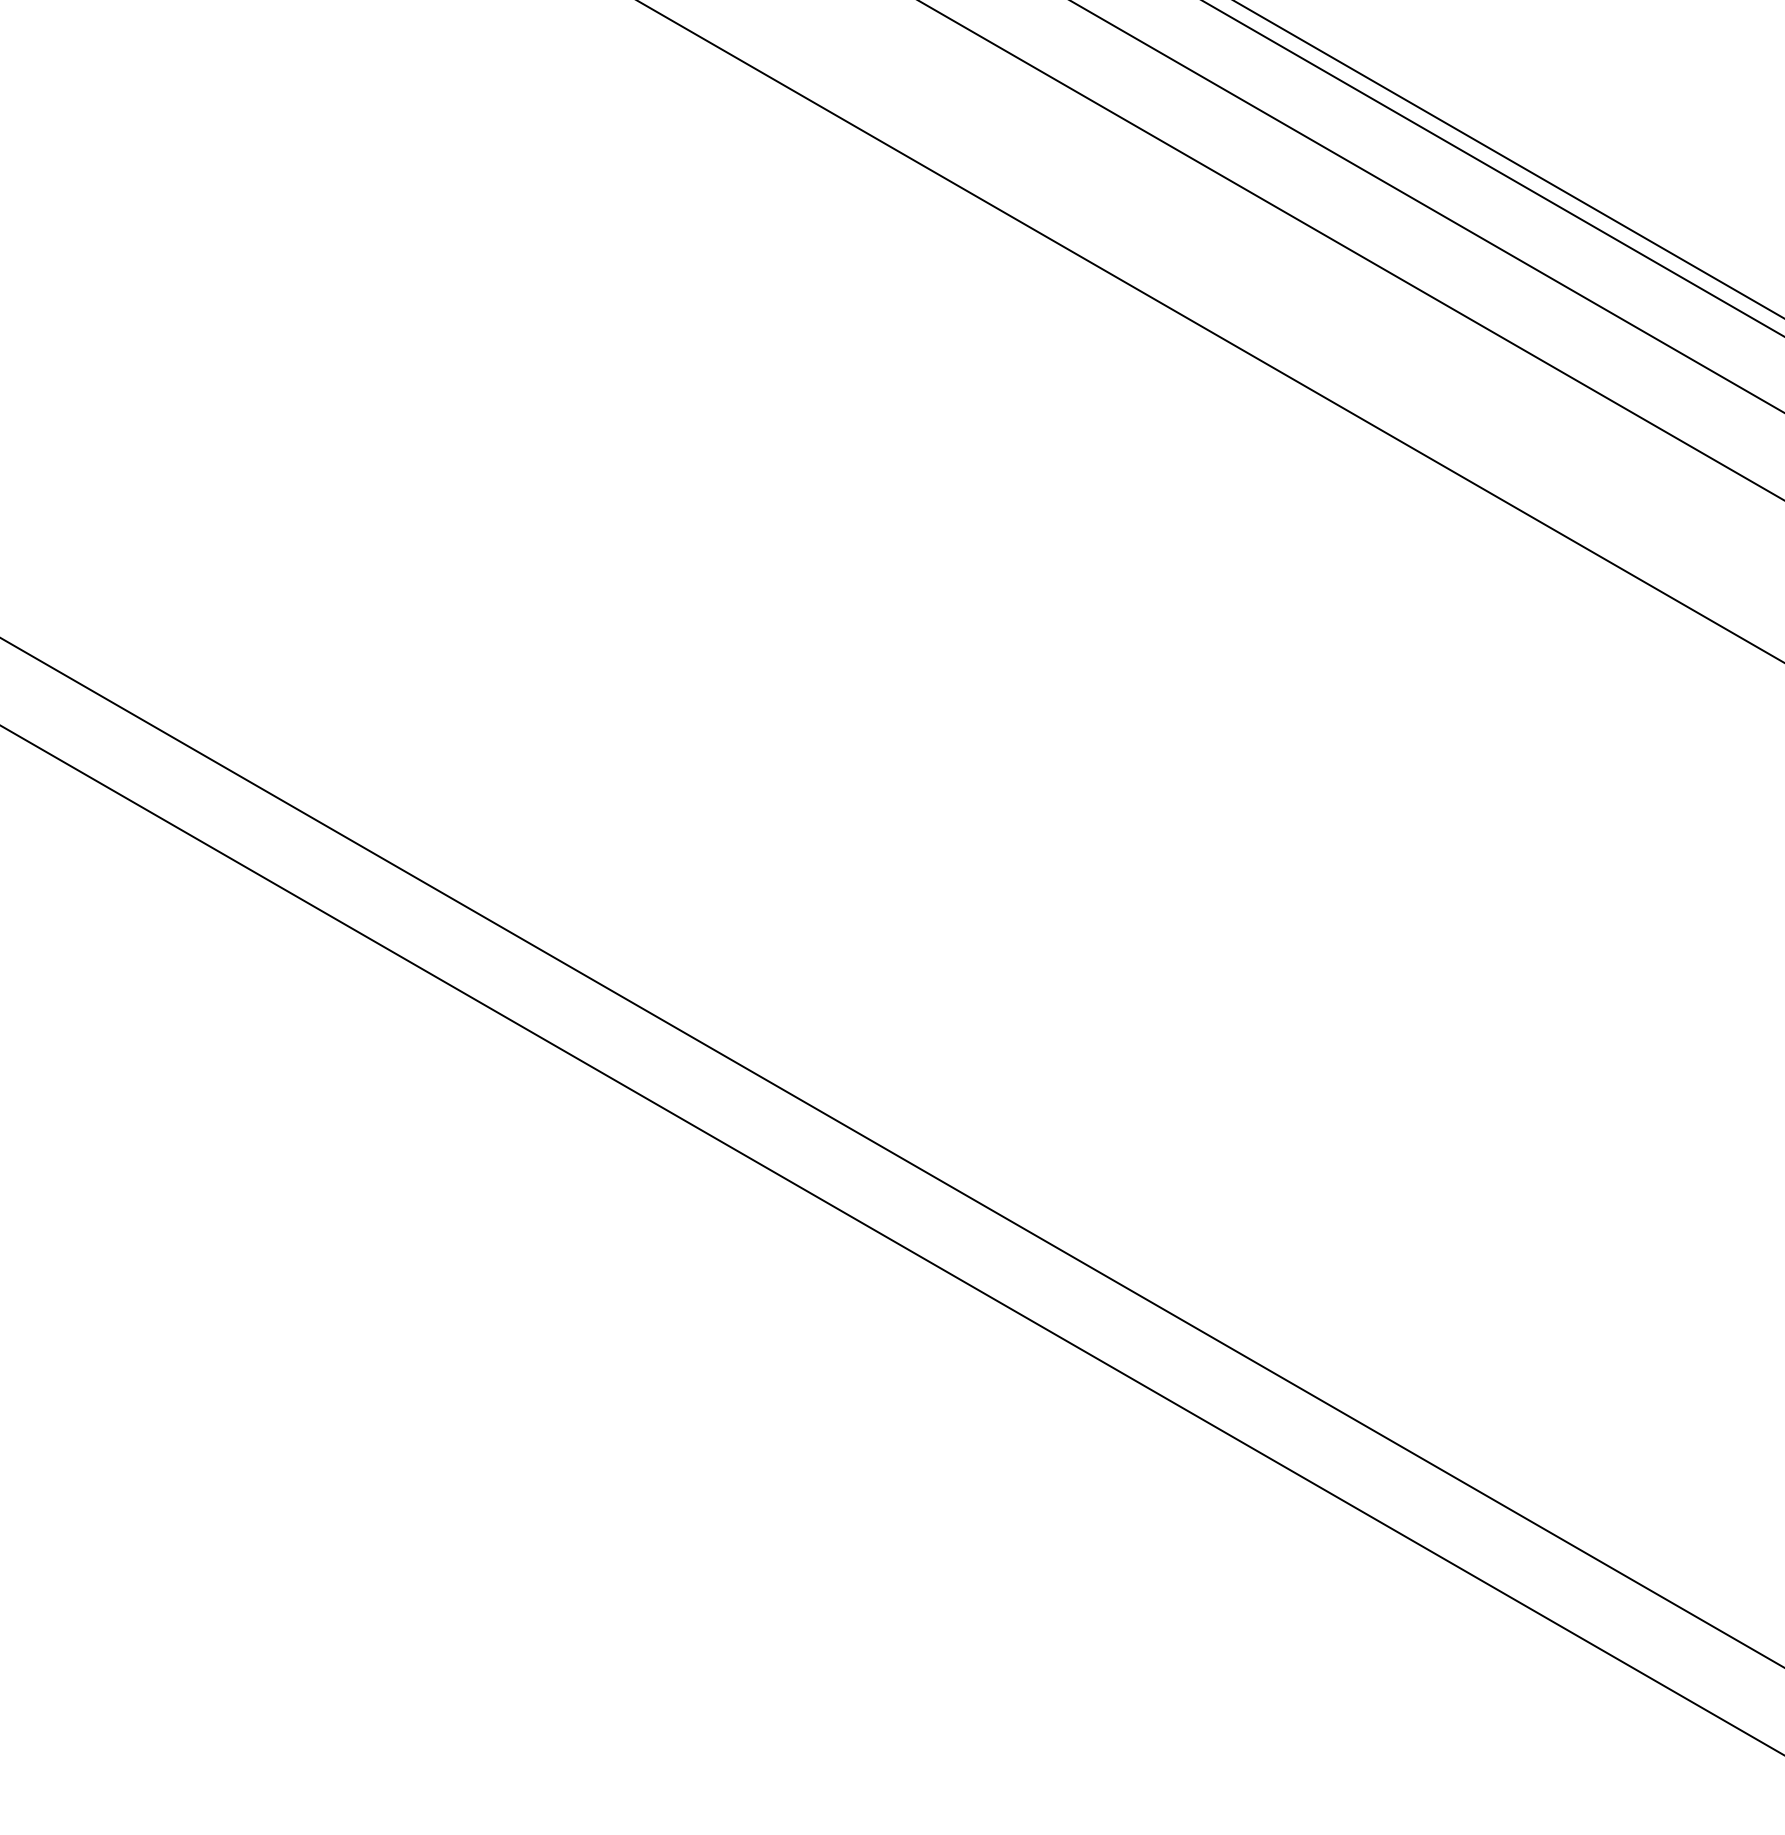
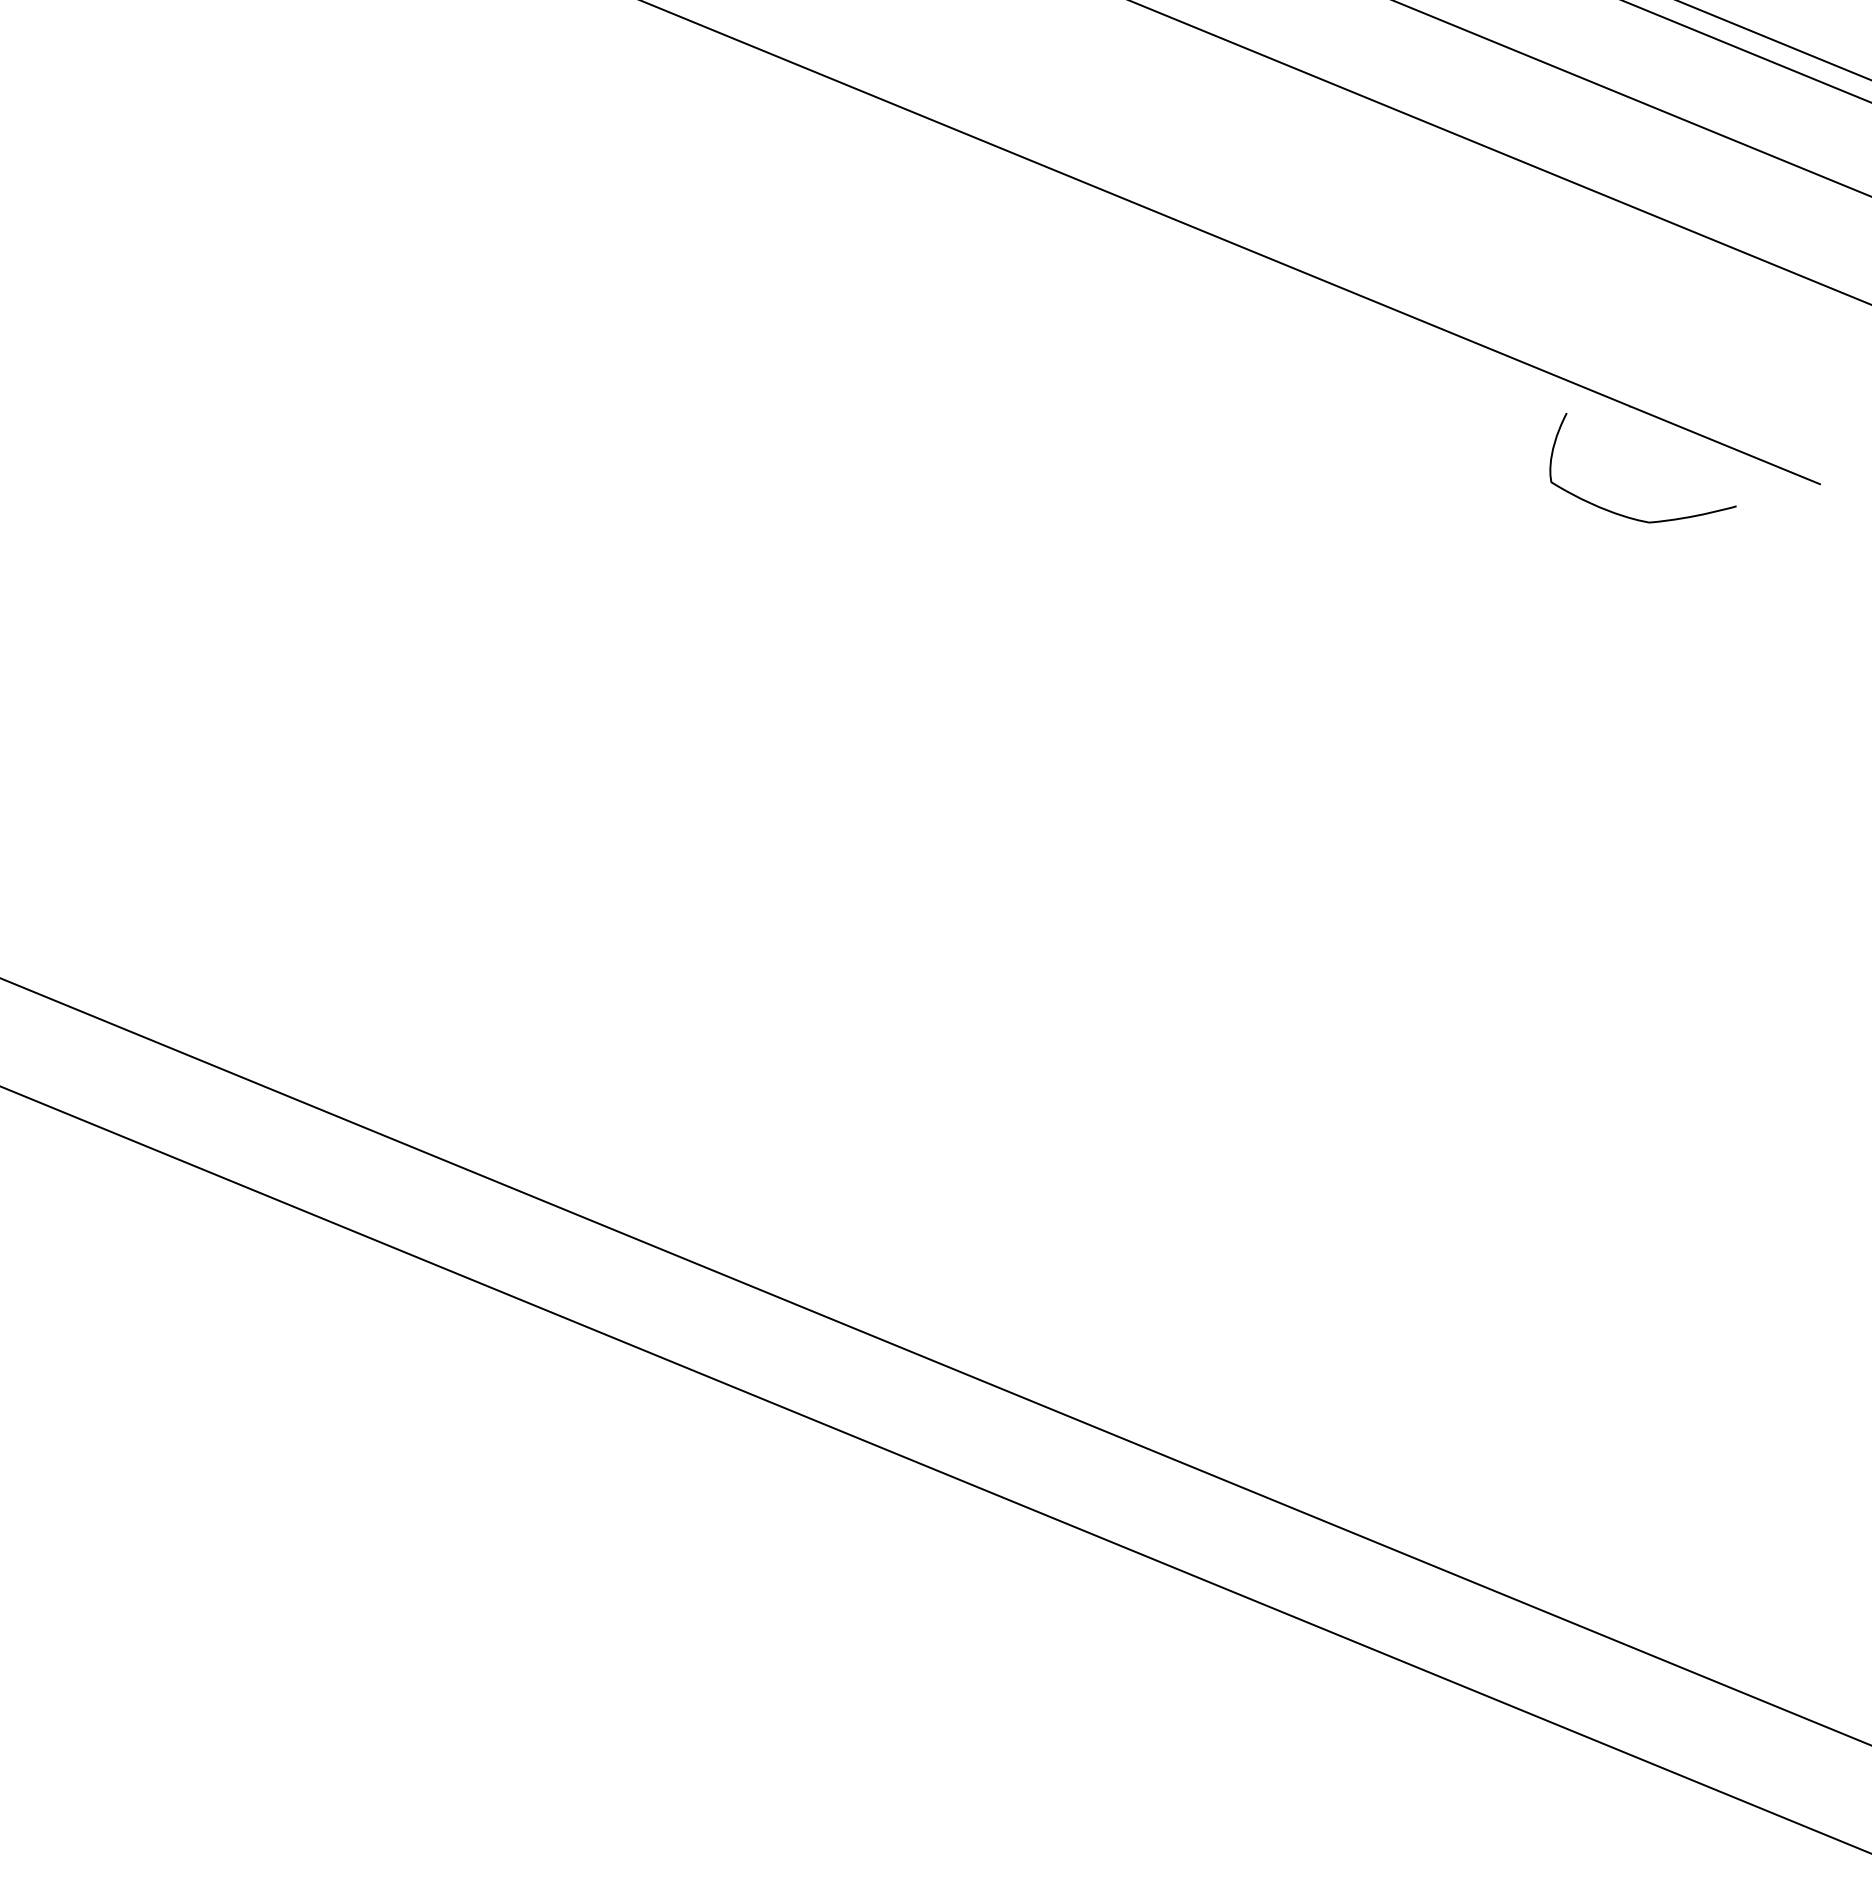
part: (1665, 683) -> (1629, 516), added

